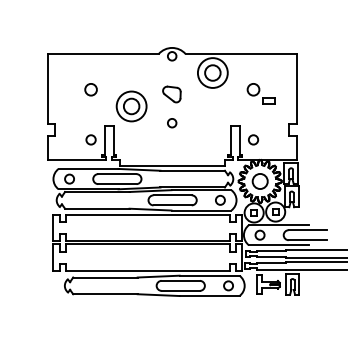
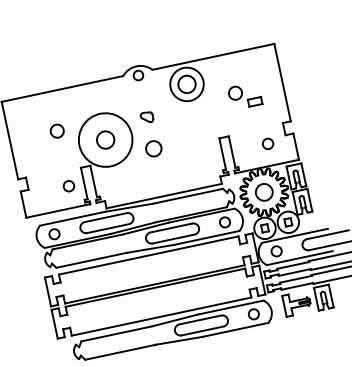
part: (171, 94) -> (146, 117), size x0.6
circle: (131, 106) -> (105, 140), size x1.6
circle: (172, 123) -> (154, 149), size x1.6
circle: (253, 139) -> (267, 143), moved

